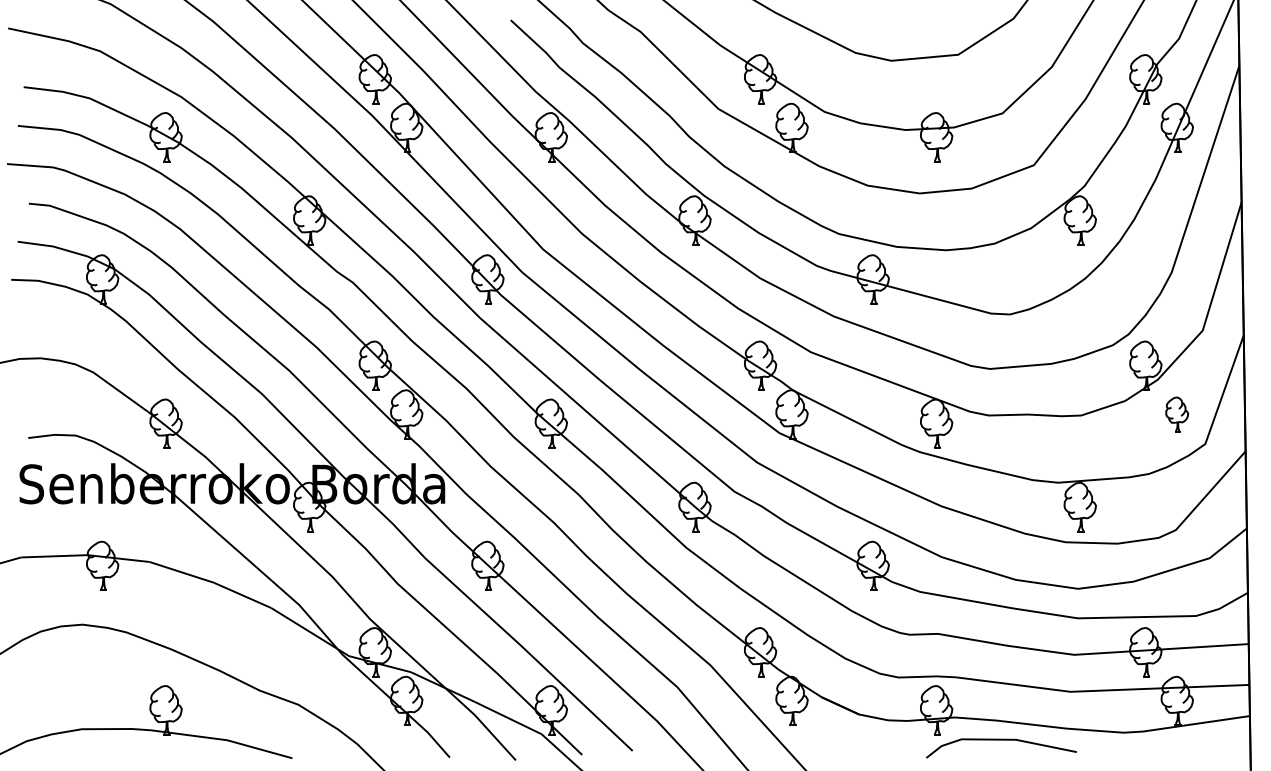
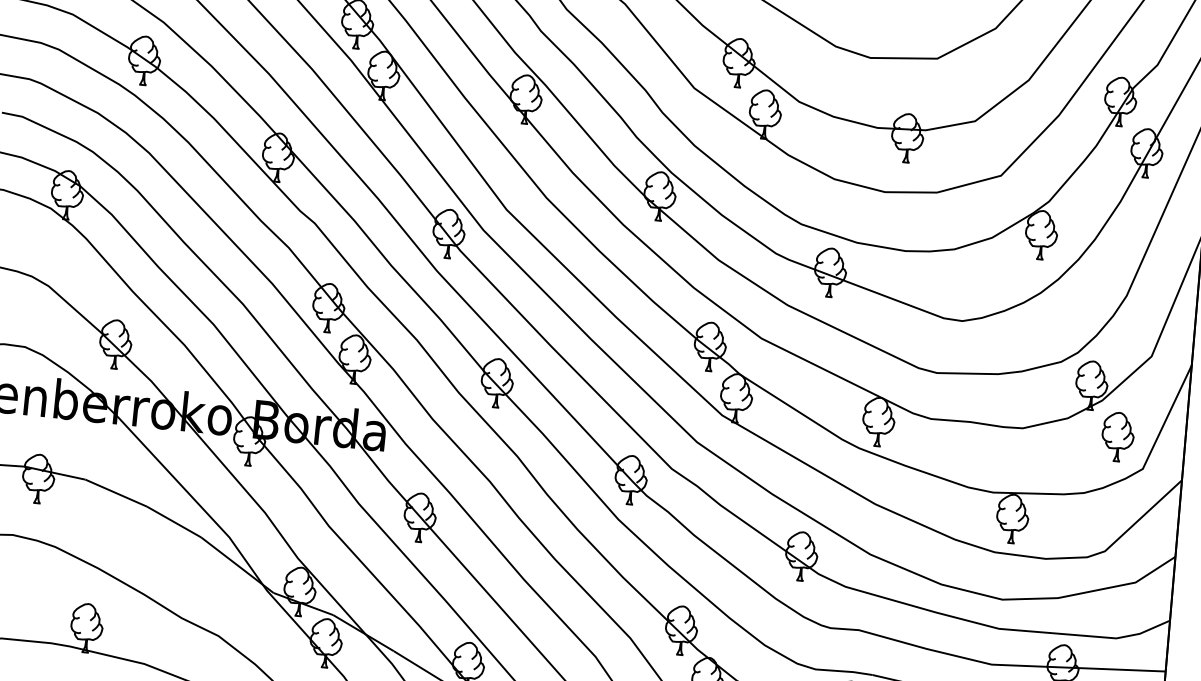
part: (1176, 414) -> (1117, 436), size x1.43

